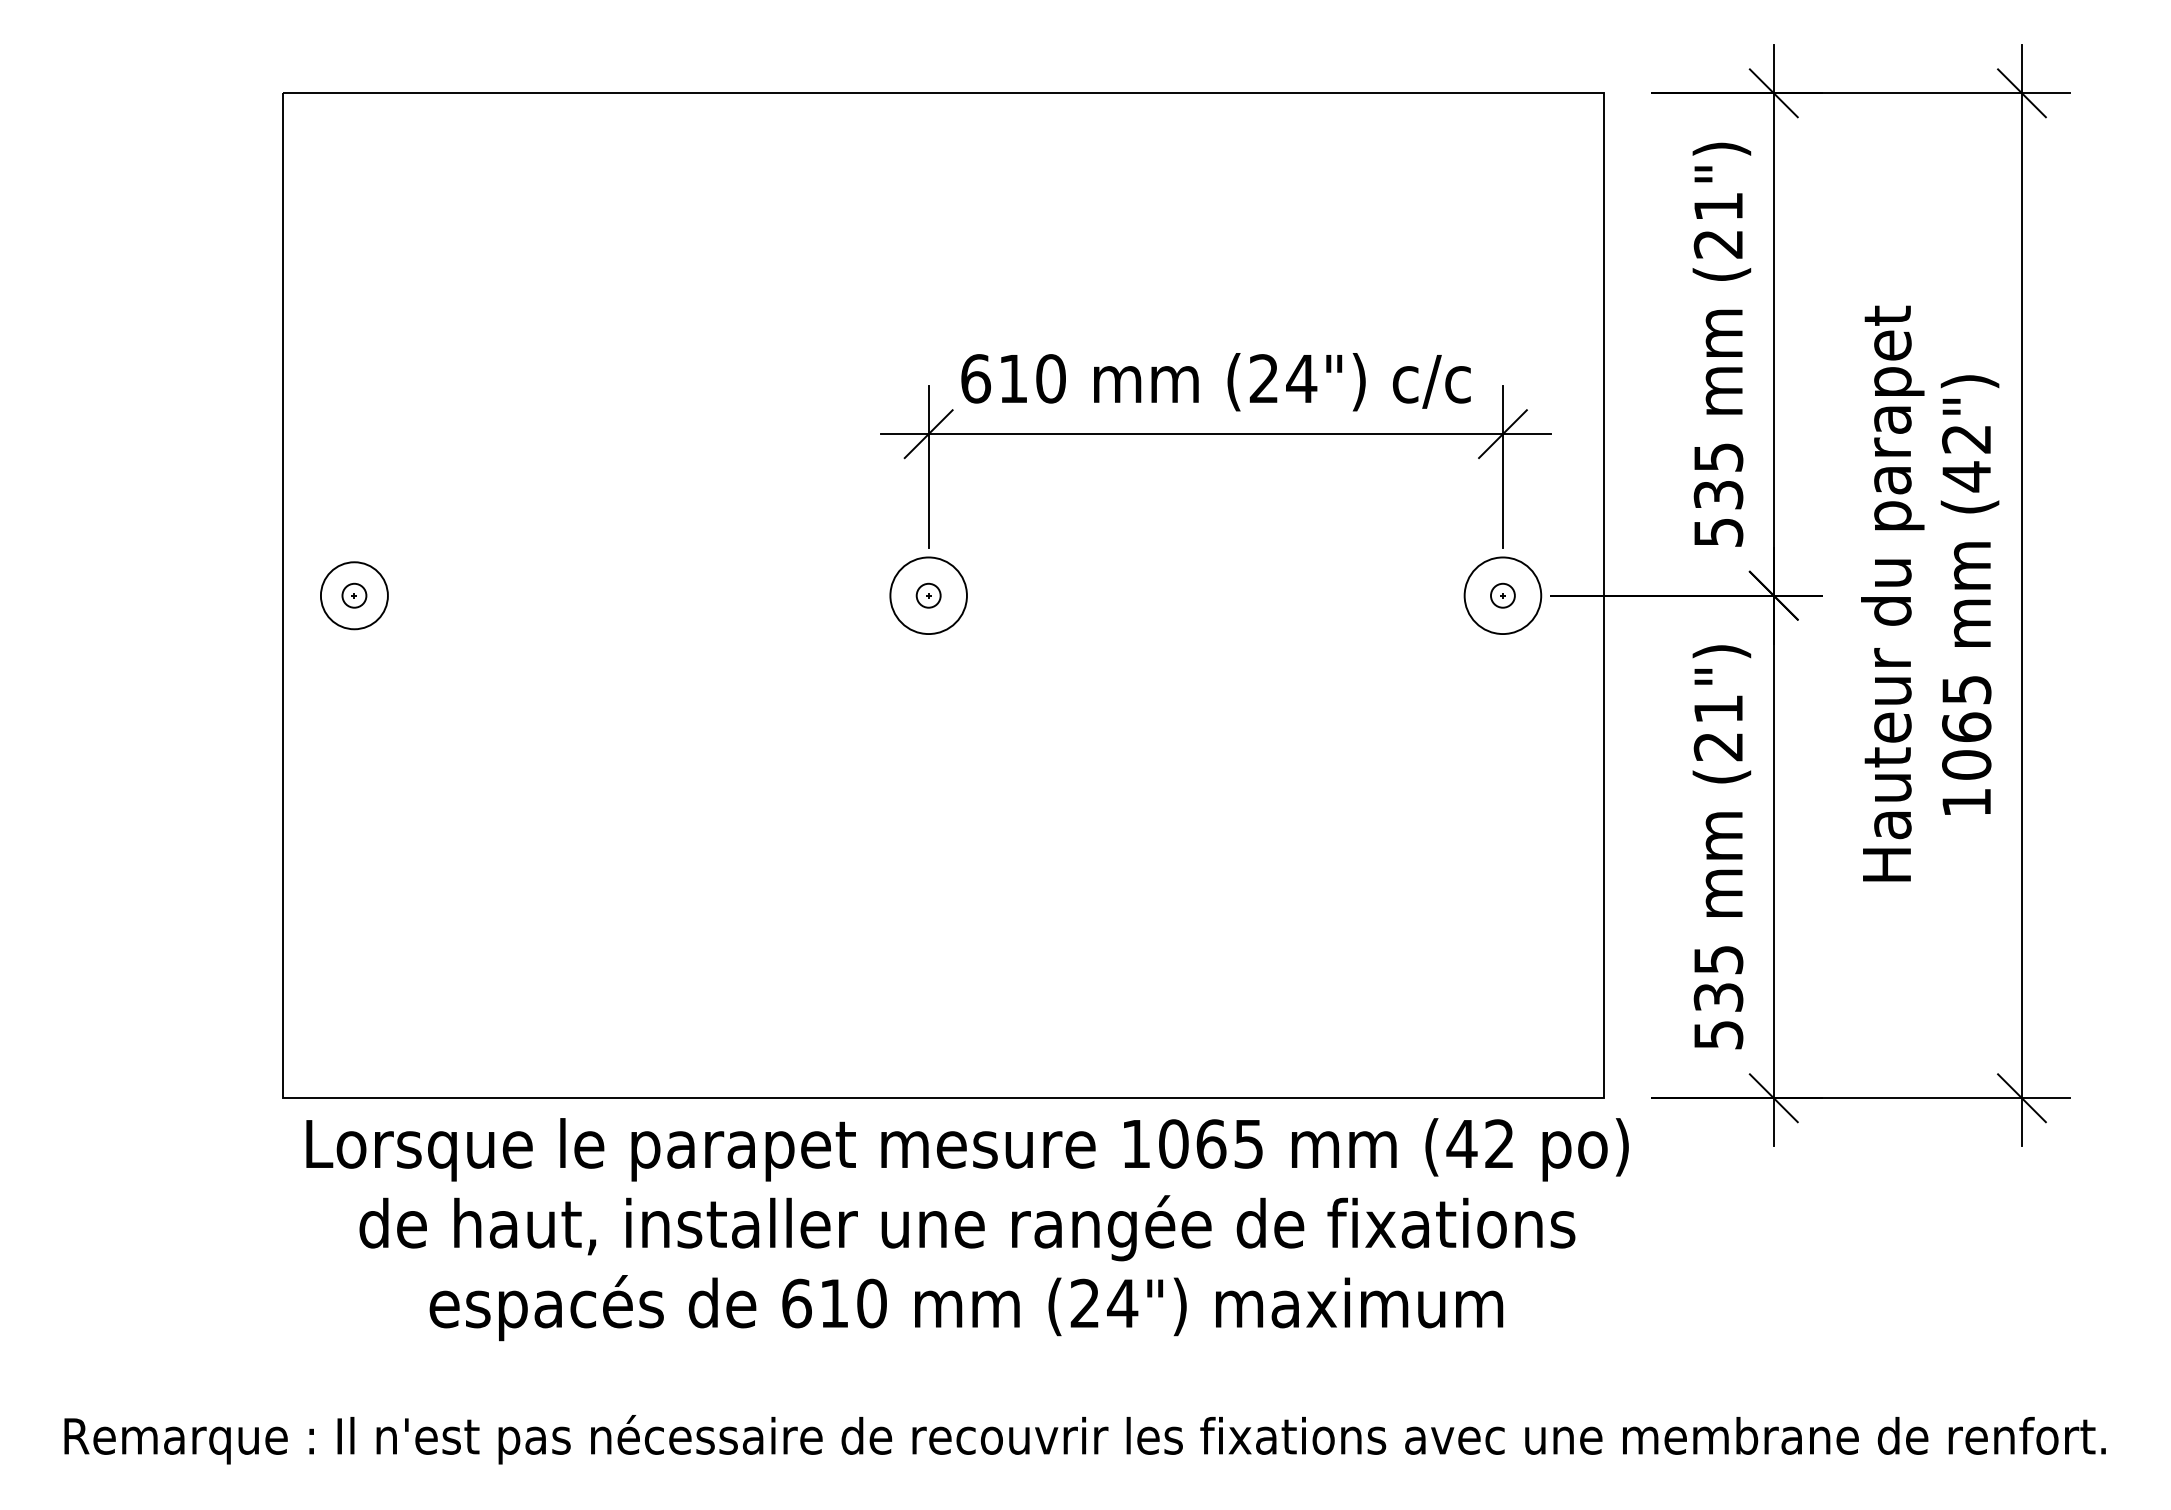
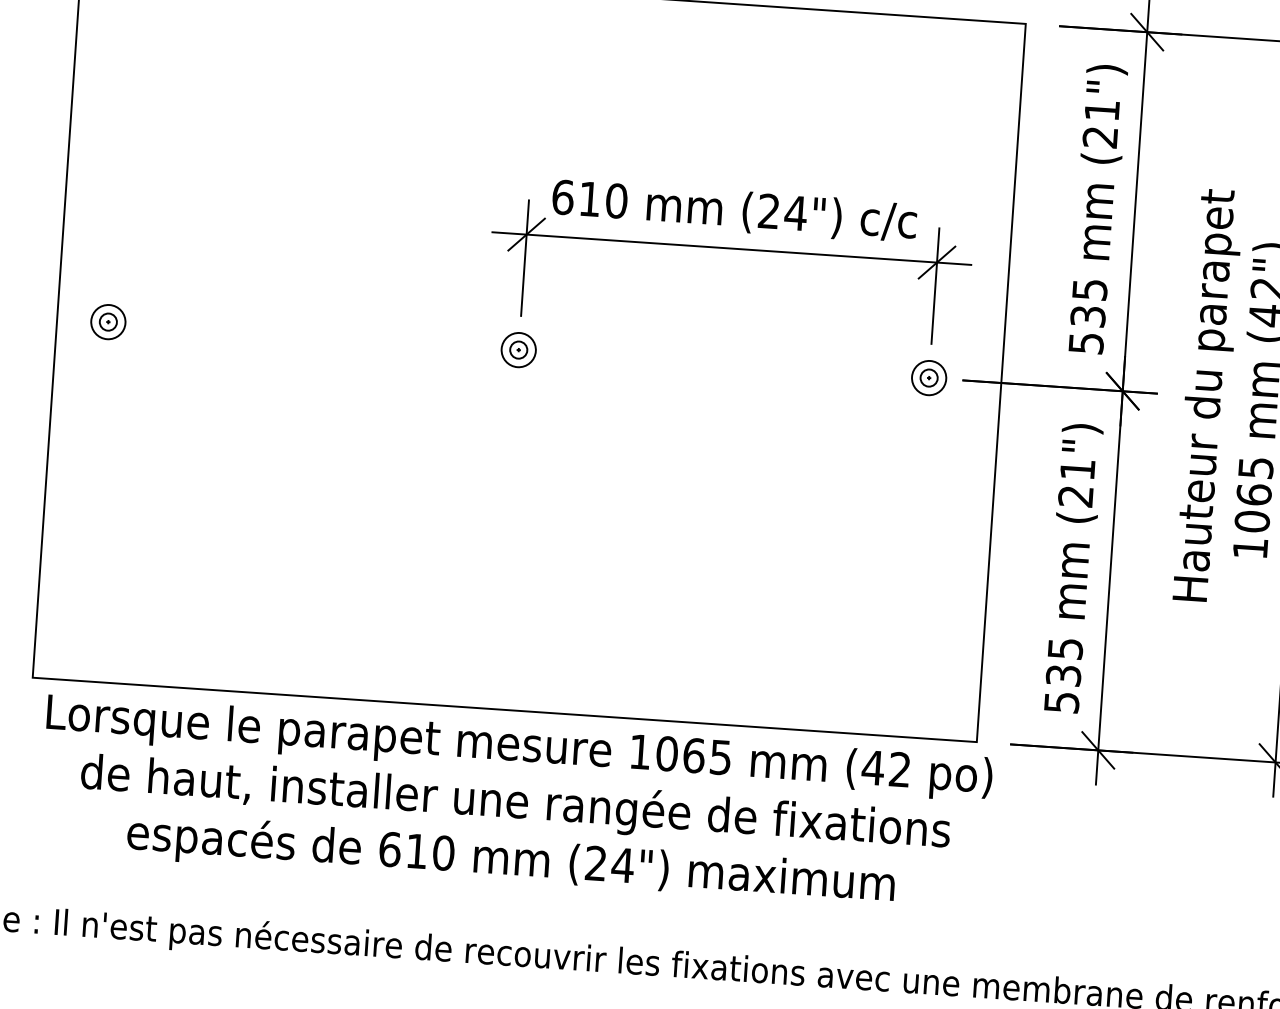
circle: (354, 595) -> (108, 321), size x0.71
circle: (928, 595) -> (518, 349), size x0.62
circle: (1502, 595) -> (928, 377), size x0.62

